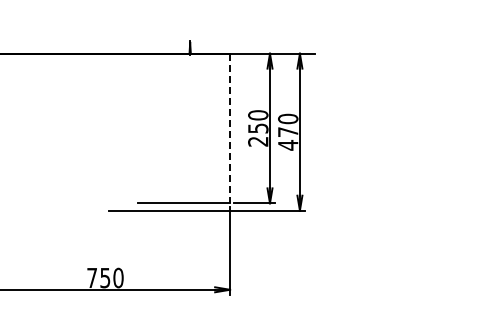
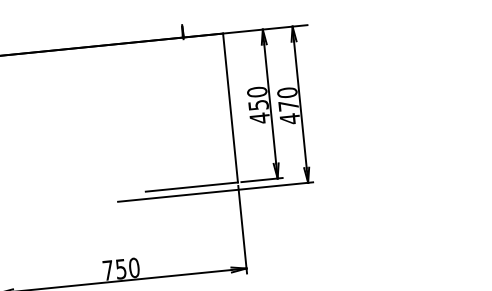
line: (230, 128) -> (230, 107), dashed -> solid
text: (258, 141) -> (260, 118), 250 -> 450

